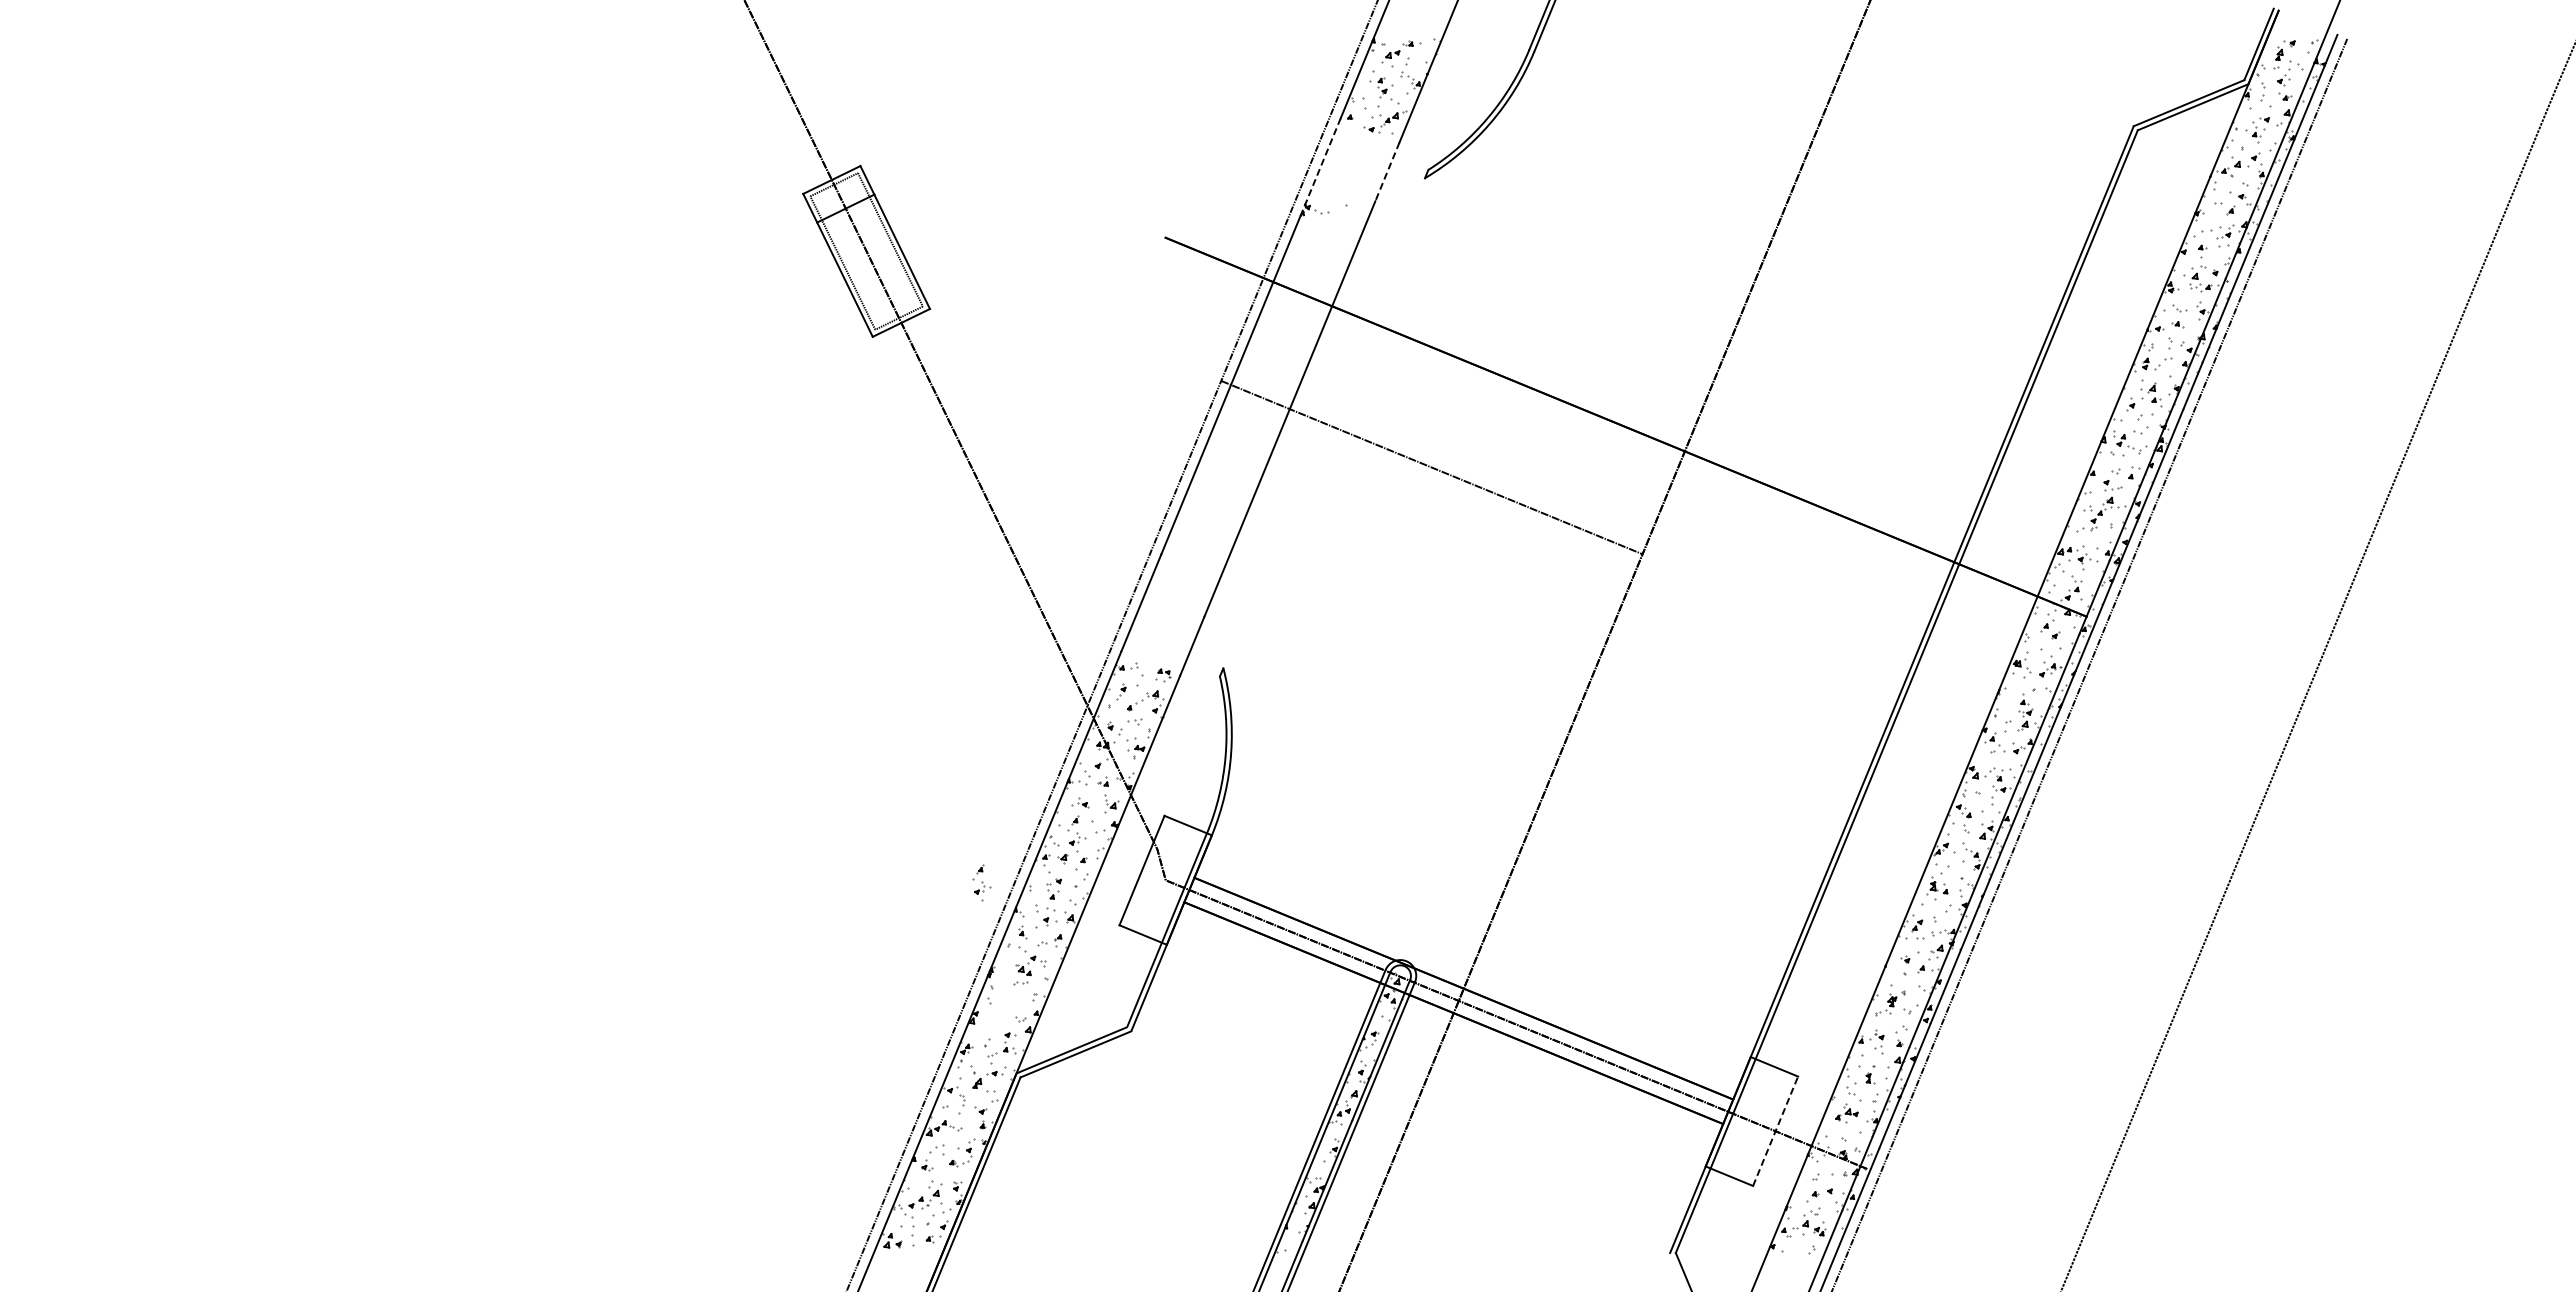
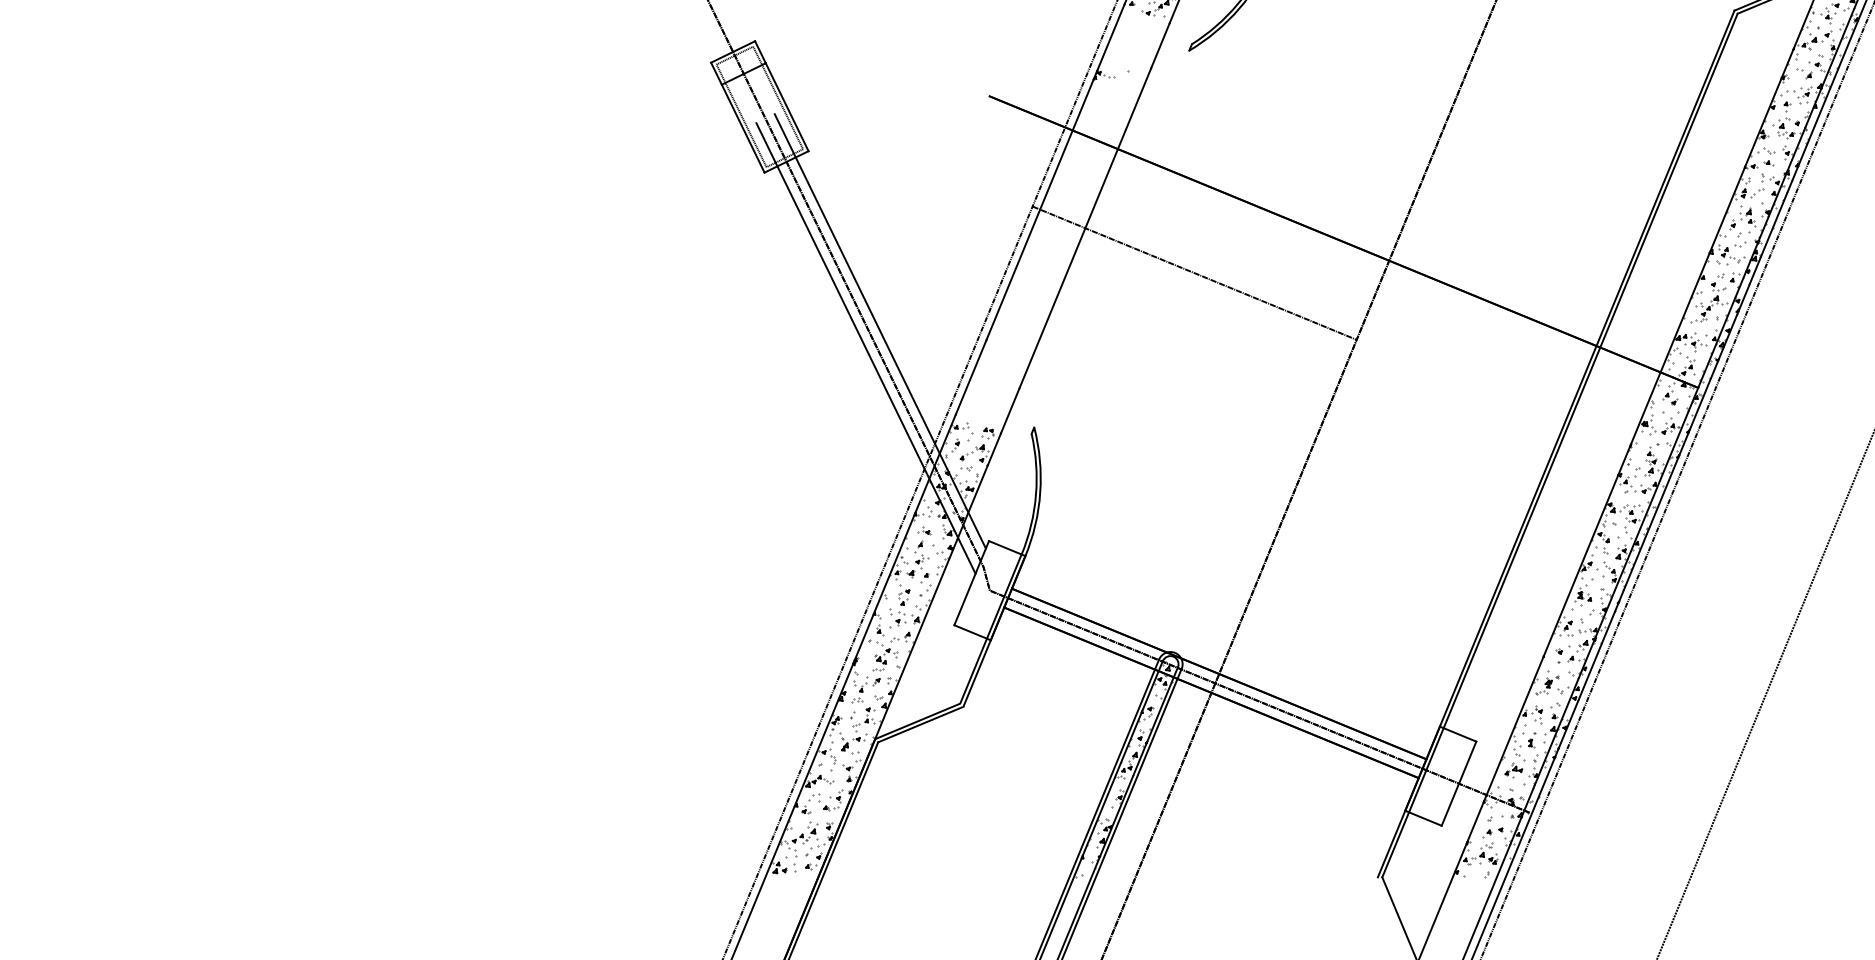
line: (1320, 167) -> (1108, 42), dashed -> solid
line: (1387, 171) -> (1160, 45), dashed -> solid
line: (1023, 542) -> (880, 330), added
line: (1004, 565) -> (865, 348), added
part: (981, 882) -> (848, 592), removed
part: (1004, 1009) -> (865, 690), added
line: (1775, 1130) -> (1458, 783), dashed -> solid

